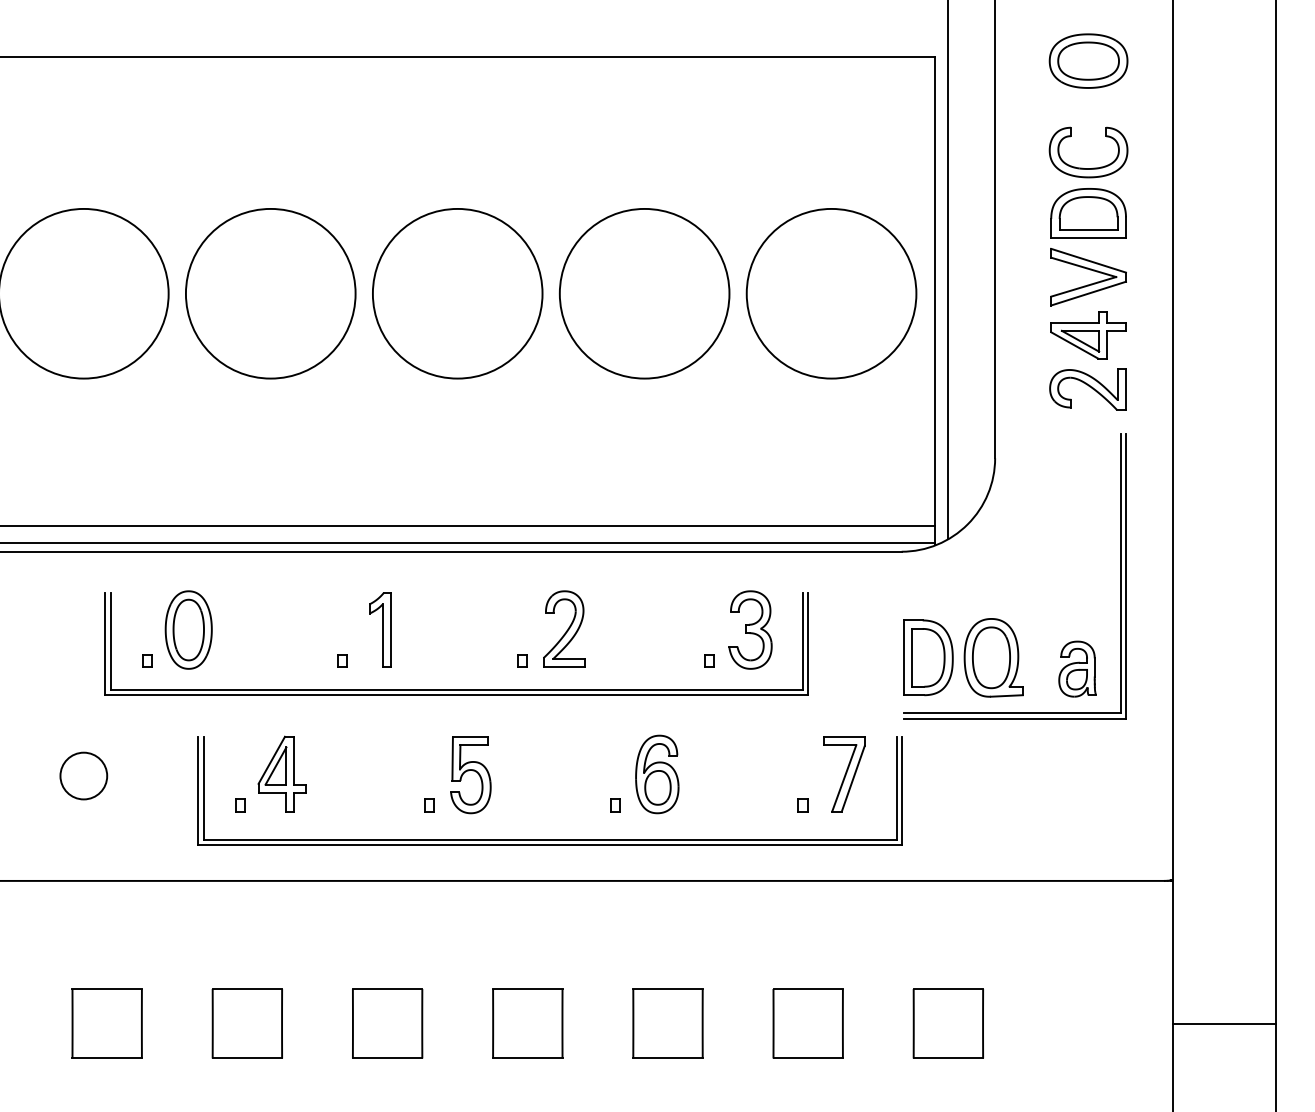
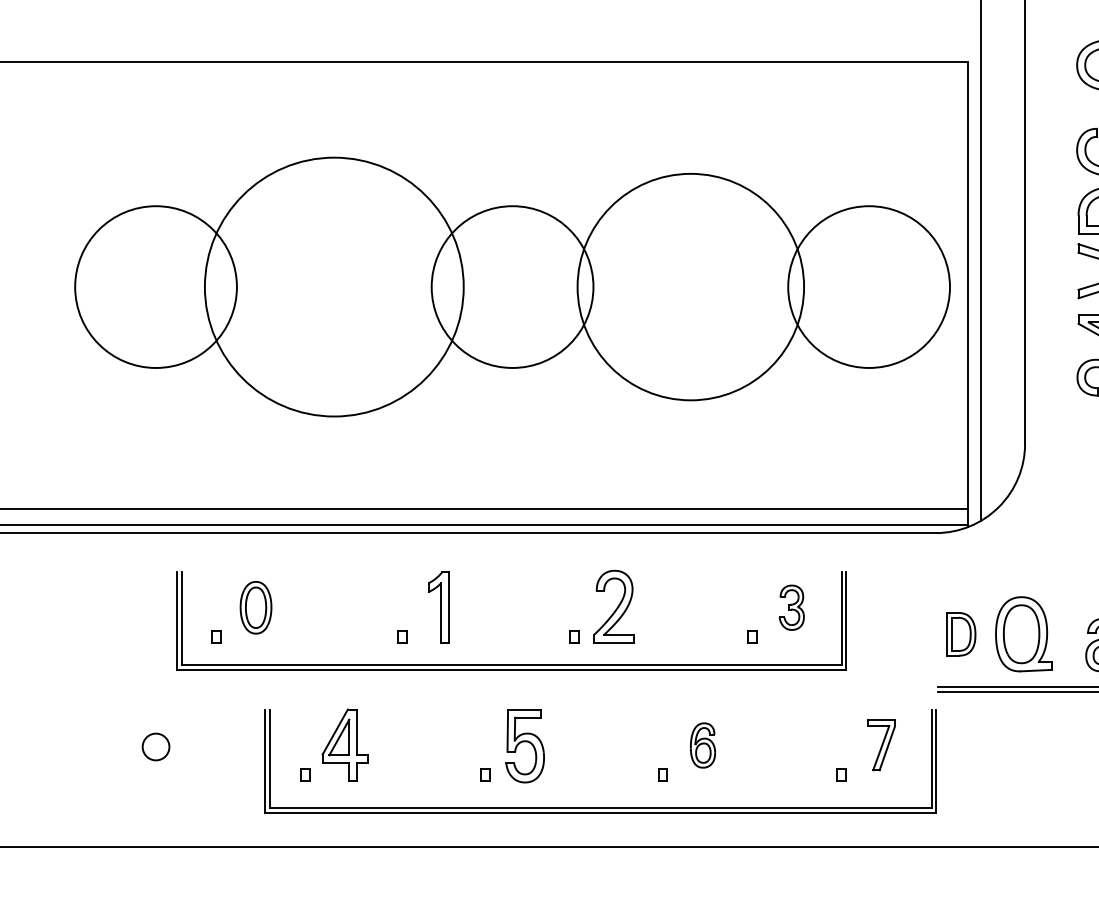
circle: (270, 293) -> (334, 286), size x1.6
circle: (644, 293) -> (690, 286), size x1.4
part: (188, 629) -> (255, 607), size x0.7
part: (750, 629) -> (791, 607), size x0.6
part: (928, 657) -> (961, 633), size x0.6
part: (657, 774) -> (703, 745), size x0.6
part: (844, 774) -> (881, 745), size x0.7
circle: (83, 775) -> (155, 746), size x0.6

